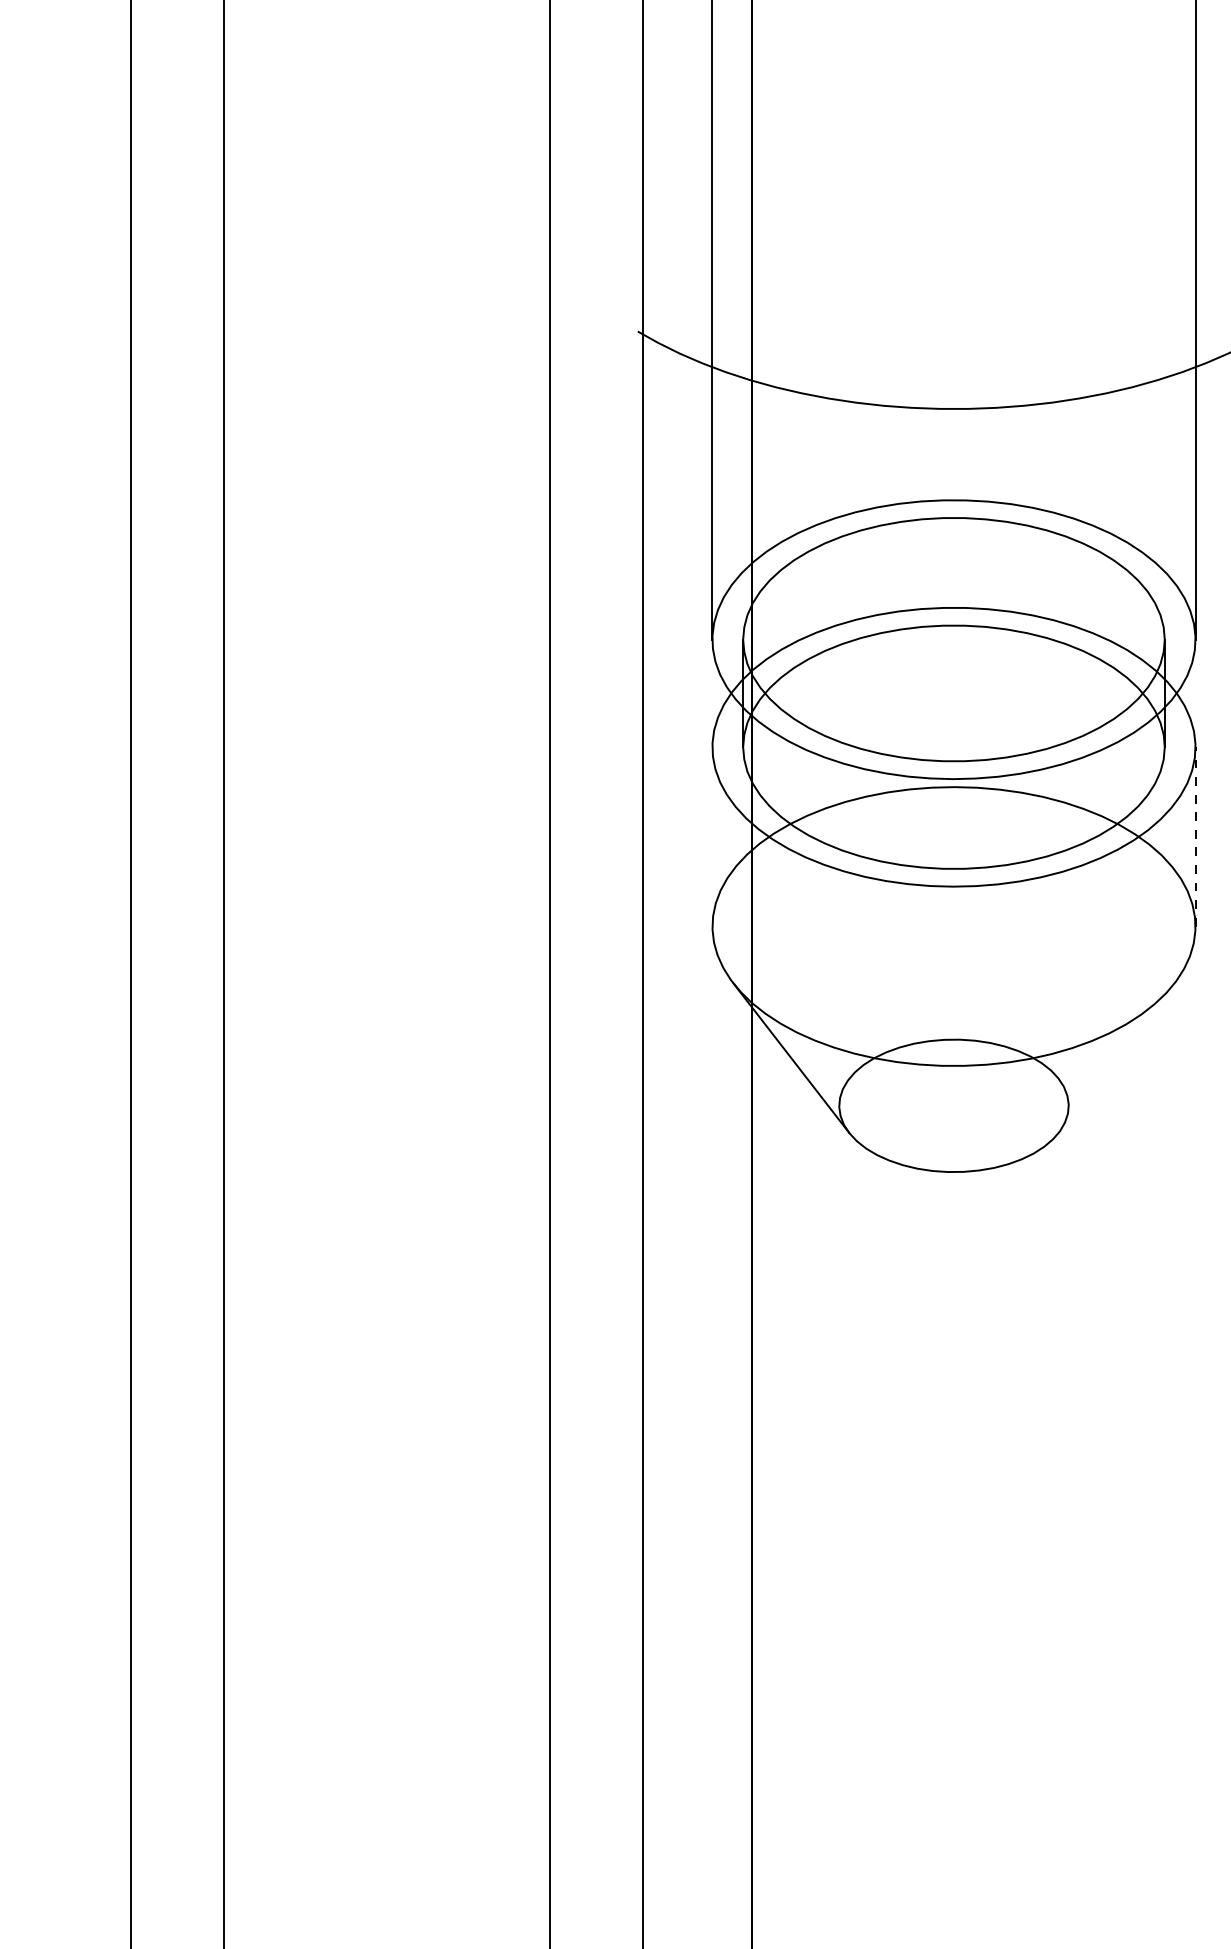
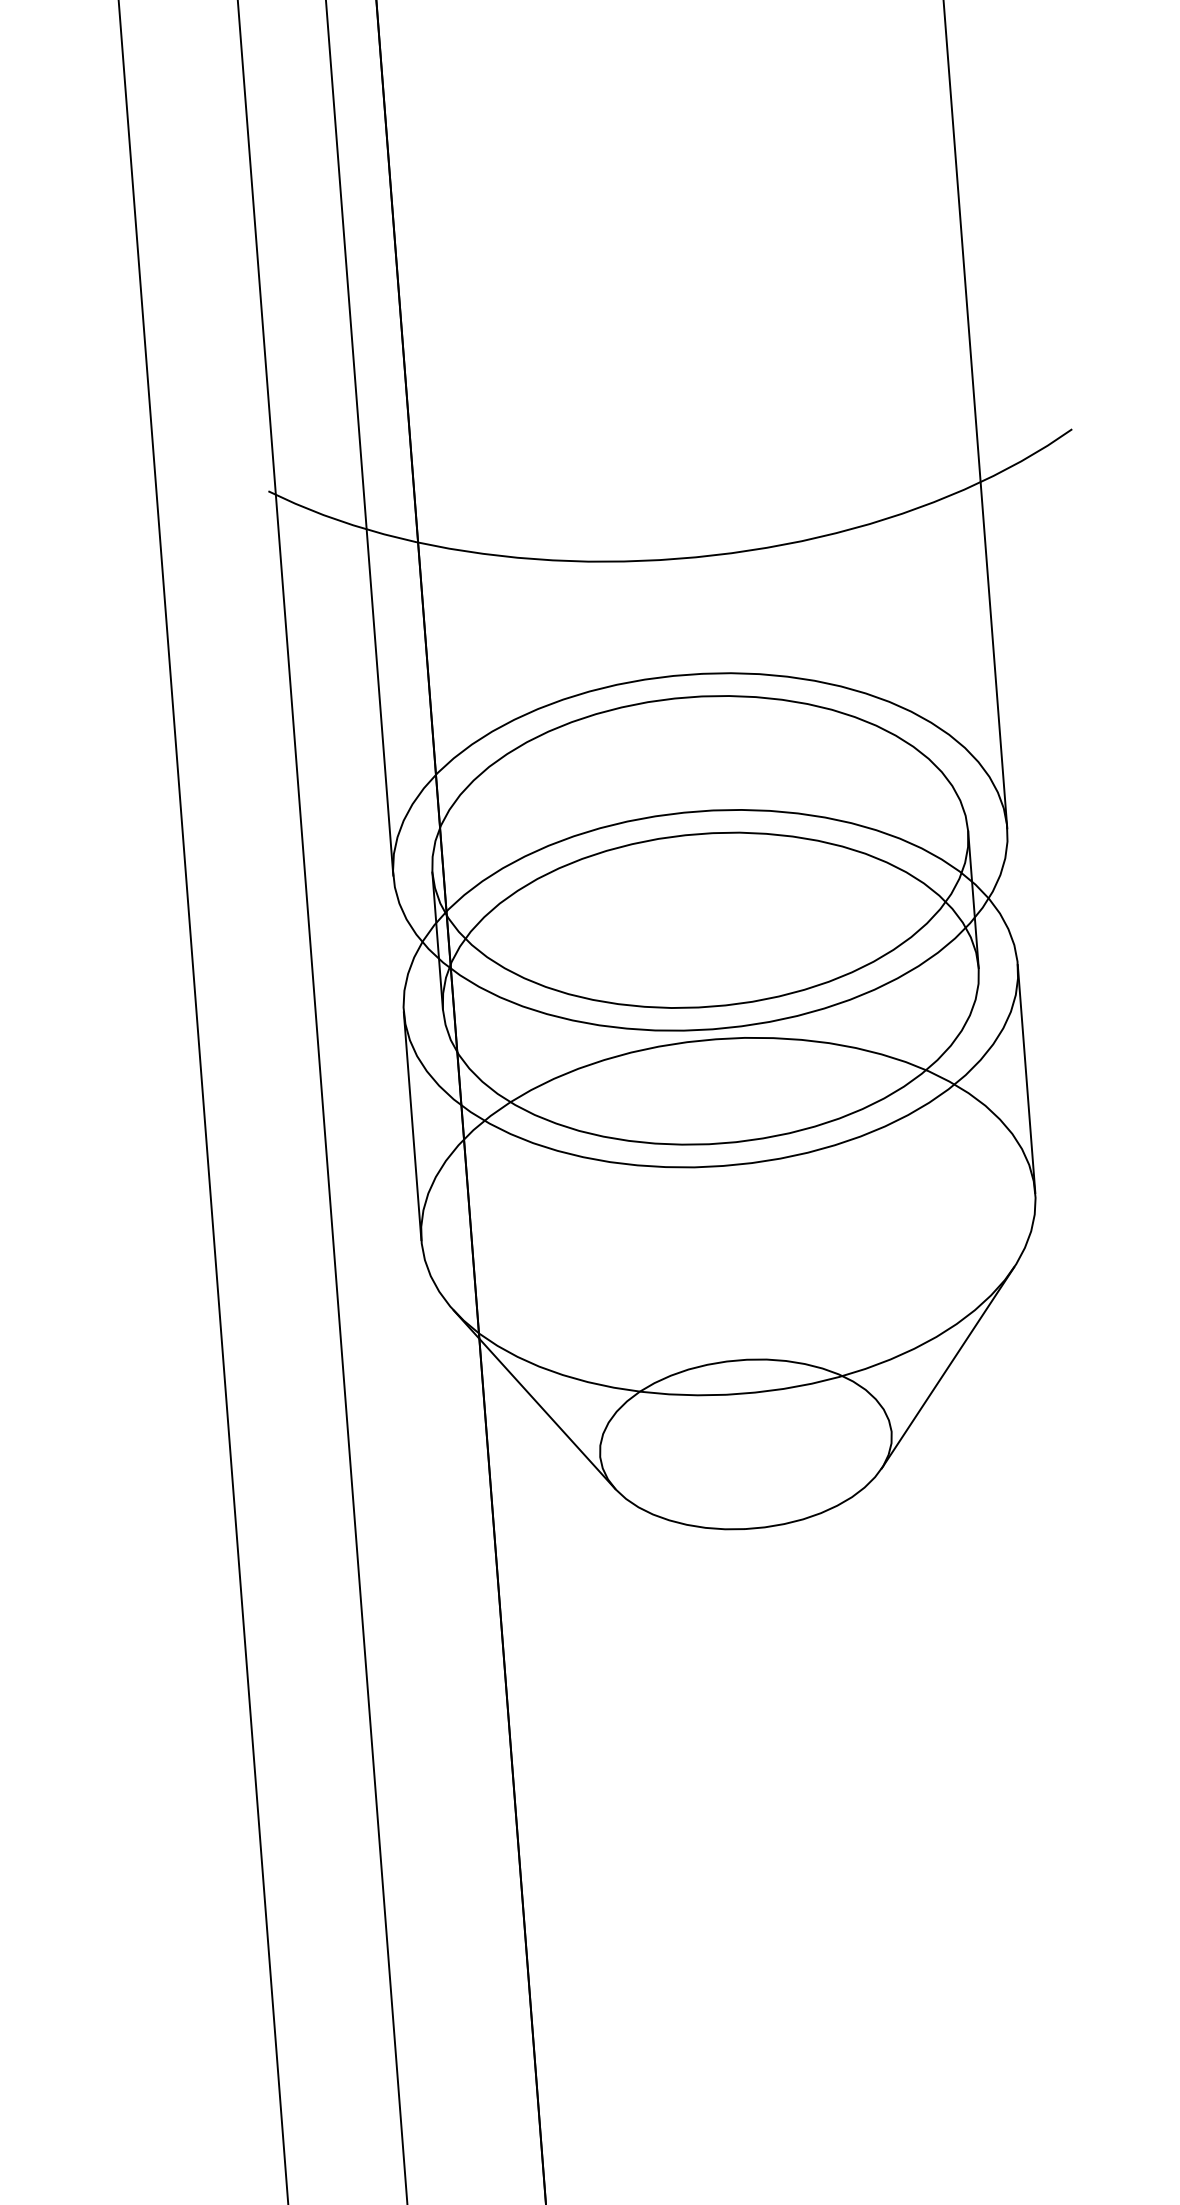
line: (712, 836) -> (412, 1125), added
line: (1195, 836) -> (1026, 1078), dashed -> solid
line: (1116, 1057) -> (947, 1367), added

